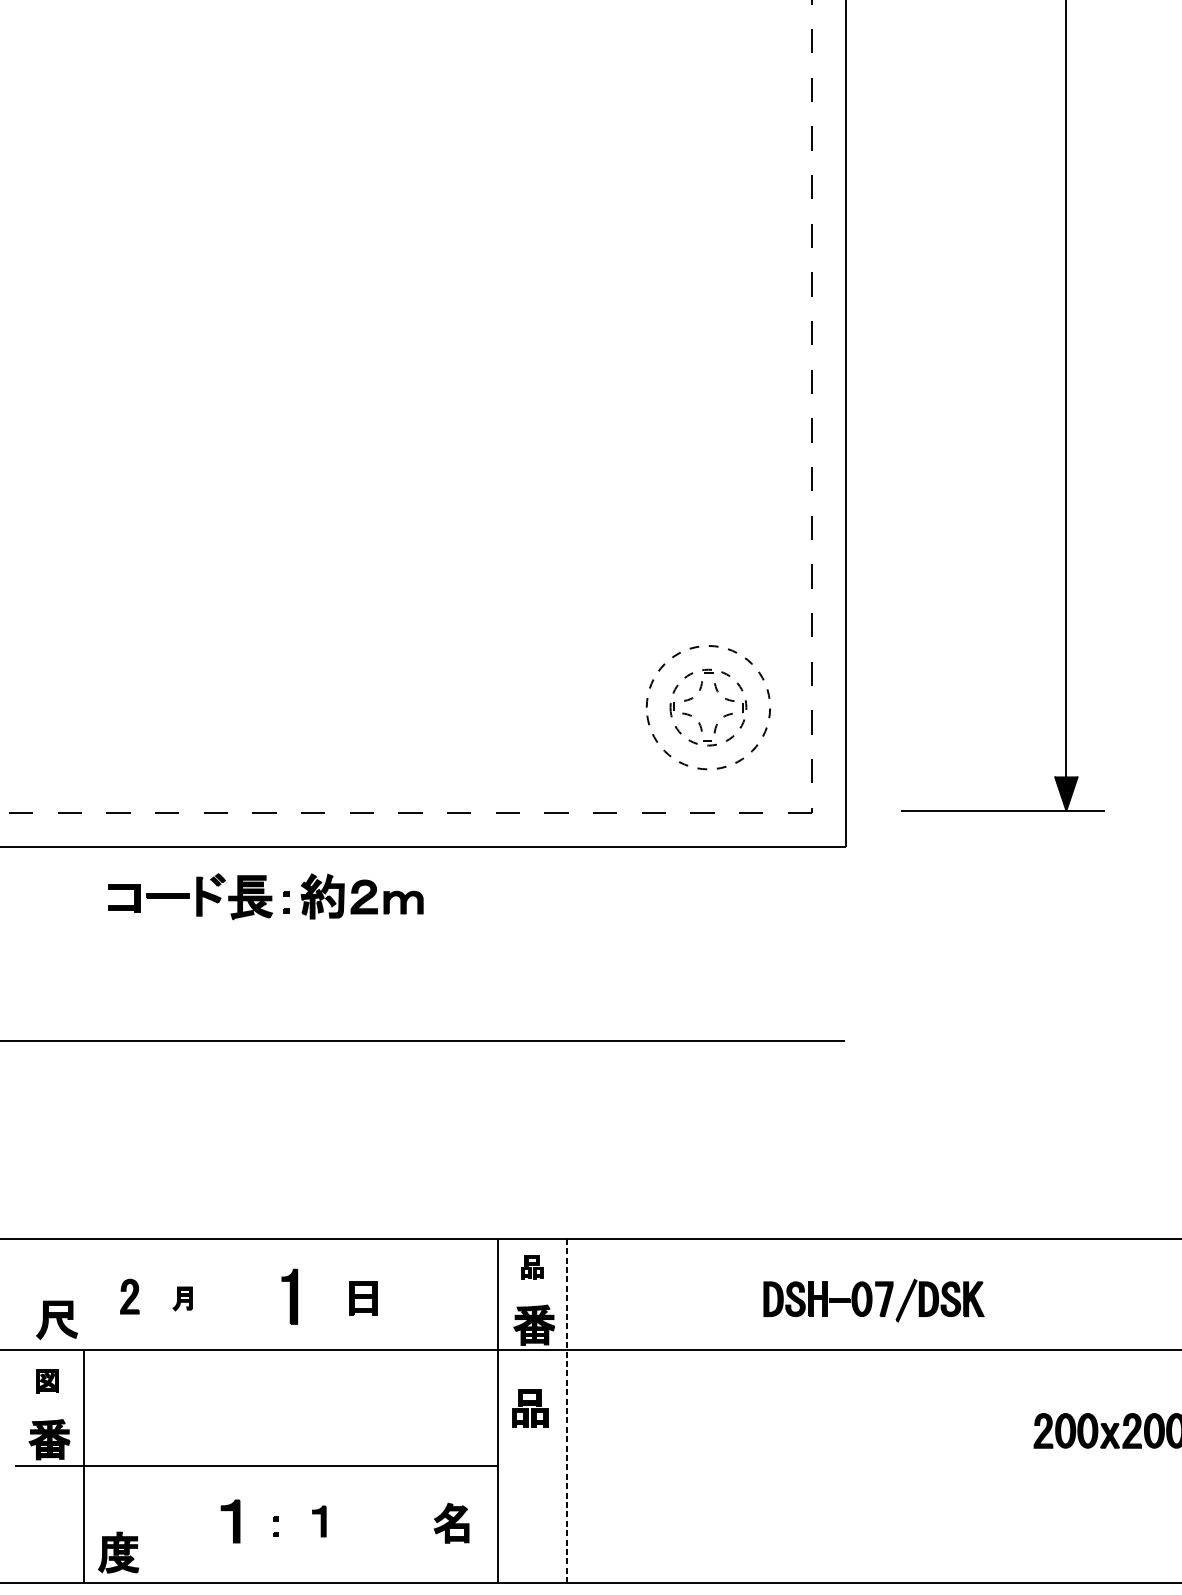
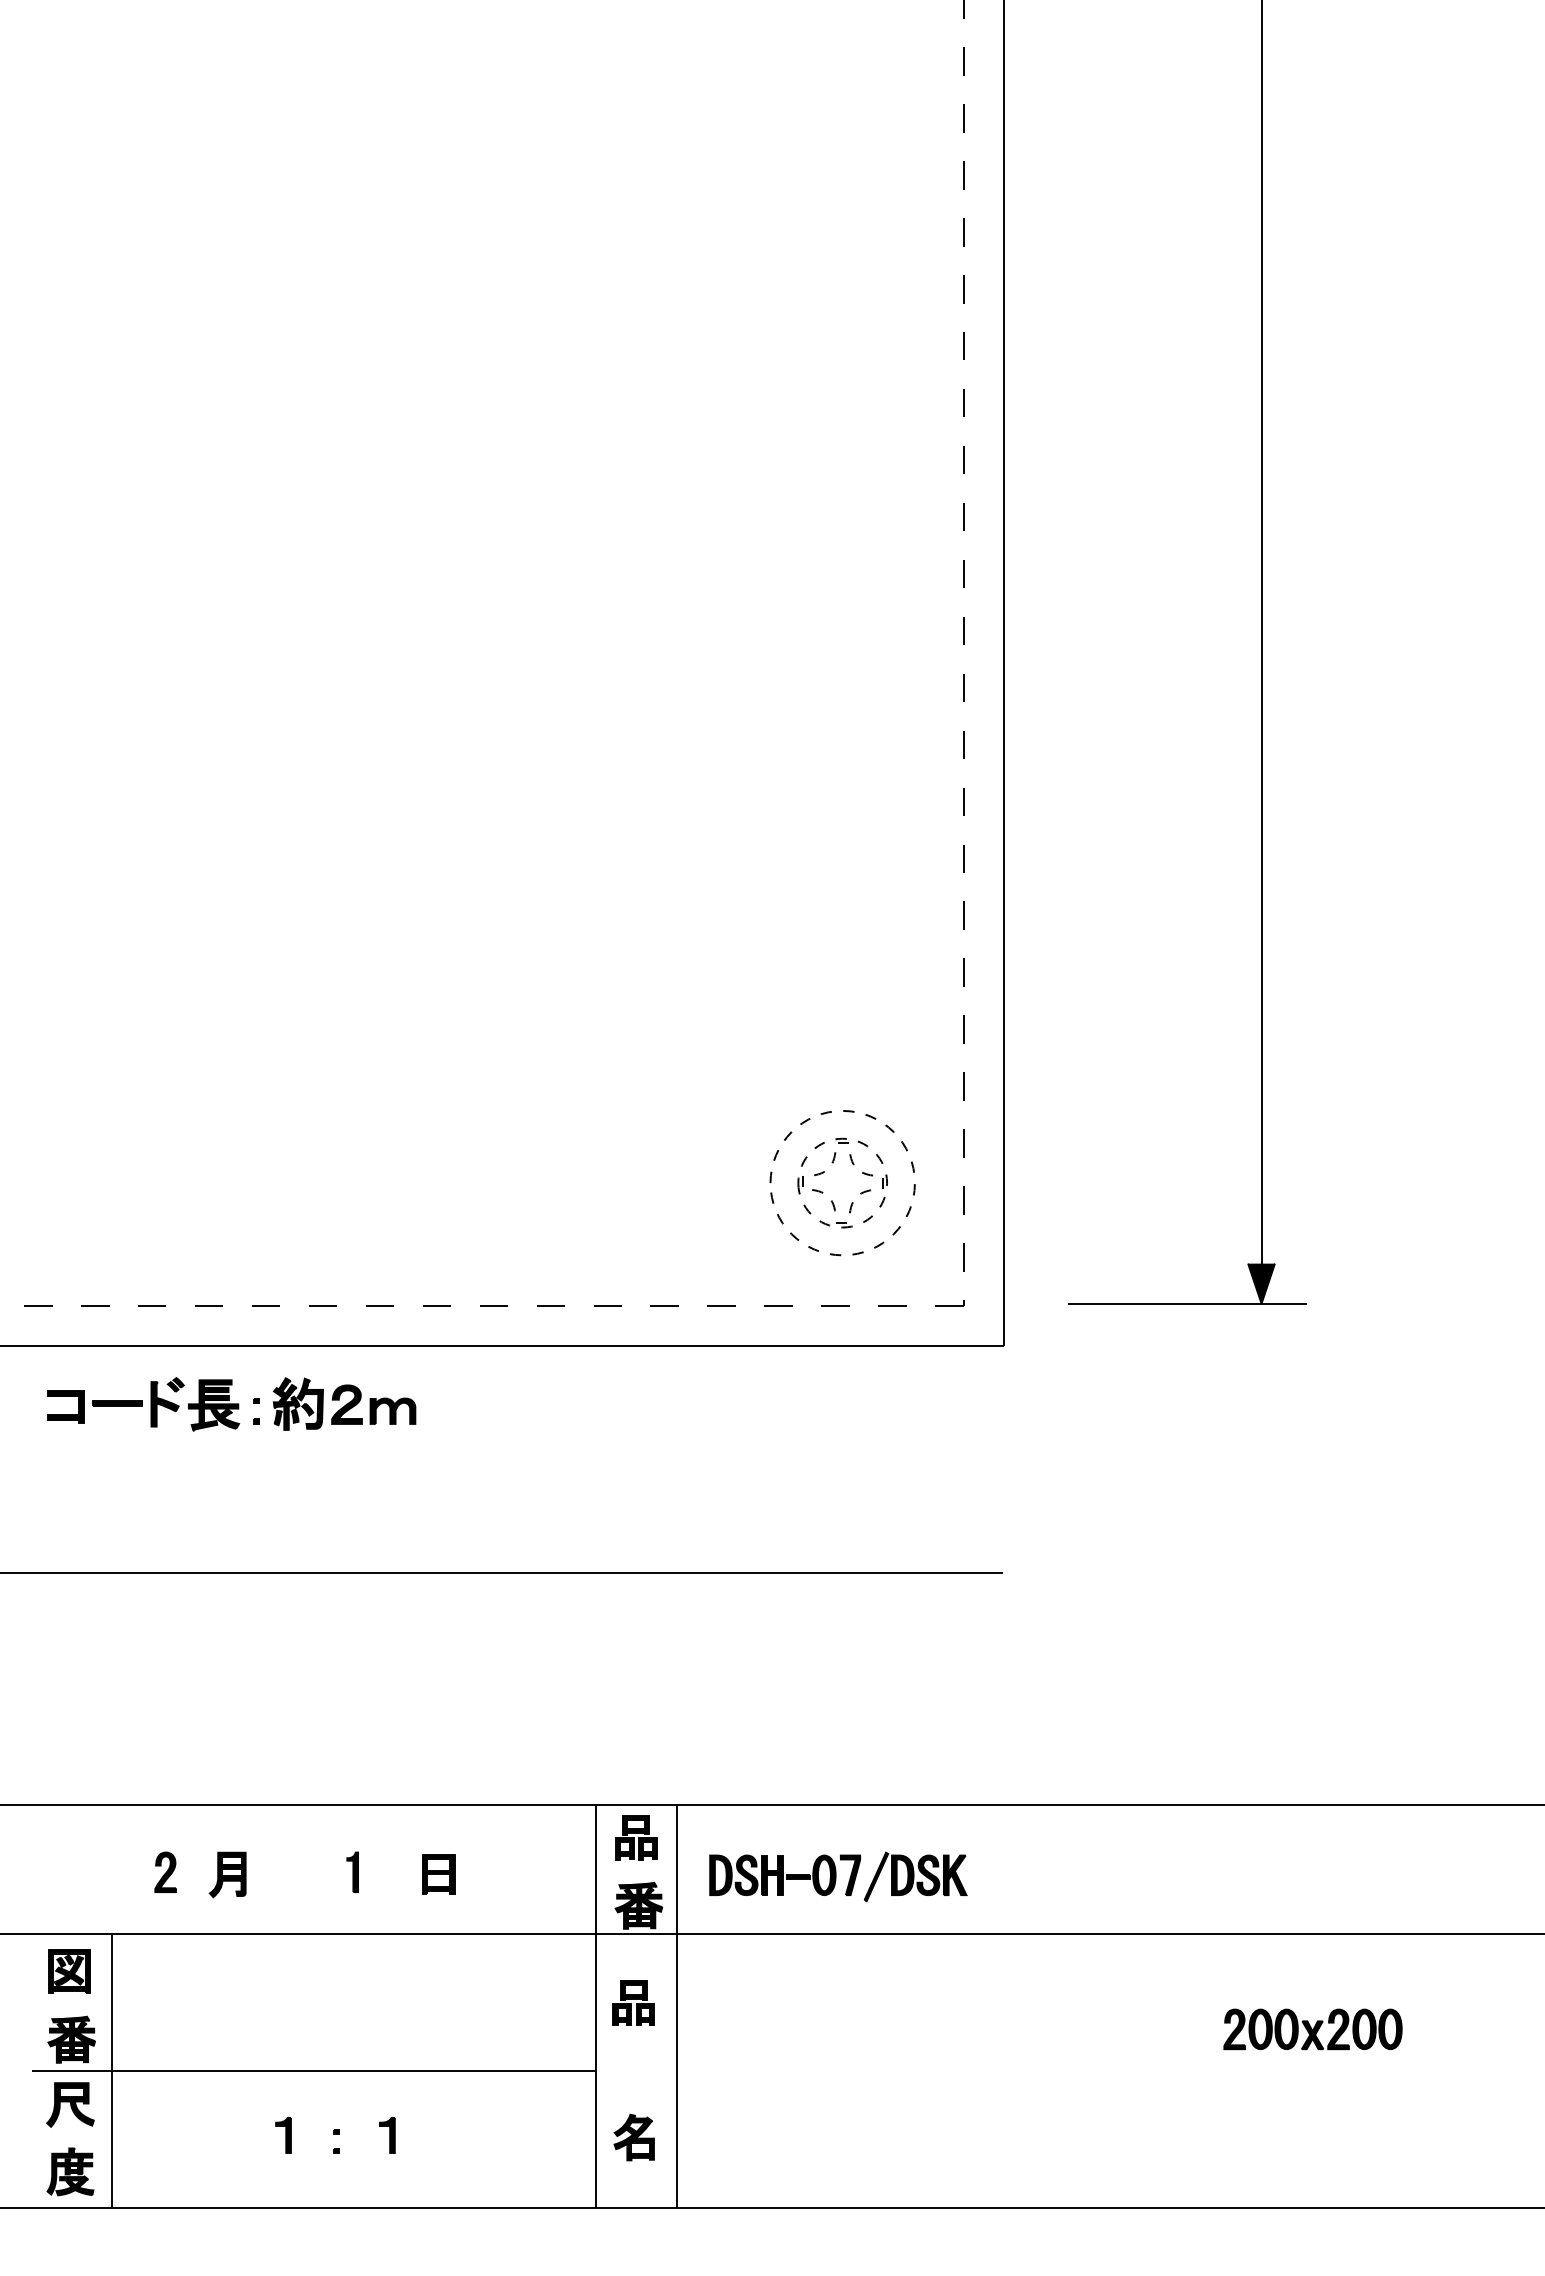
part: (265, 896) -> (231, 1404), moved
part: (532, 1266) -> (636, 1837), size x1.67
part: (289, 1295) -> (352, 1871), size x0.62
part: (182, 1298) -> (227, 1874), size x1.67
part: (874, 1300) -> (838, 1876), moved
part: (57, 1319) -> (70, 2104), moved
part: (47, 1381) -> (69, 1971), size x1.67
line: (566, 1411) -> (676, 2006), dashed -> solid
part: (230, 1521) -> (283, 2135), size x0.71
part: (451, 1523) -> (633, 2137), moved
part: (118, 1552) -> (70, 2171), moved

